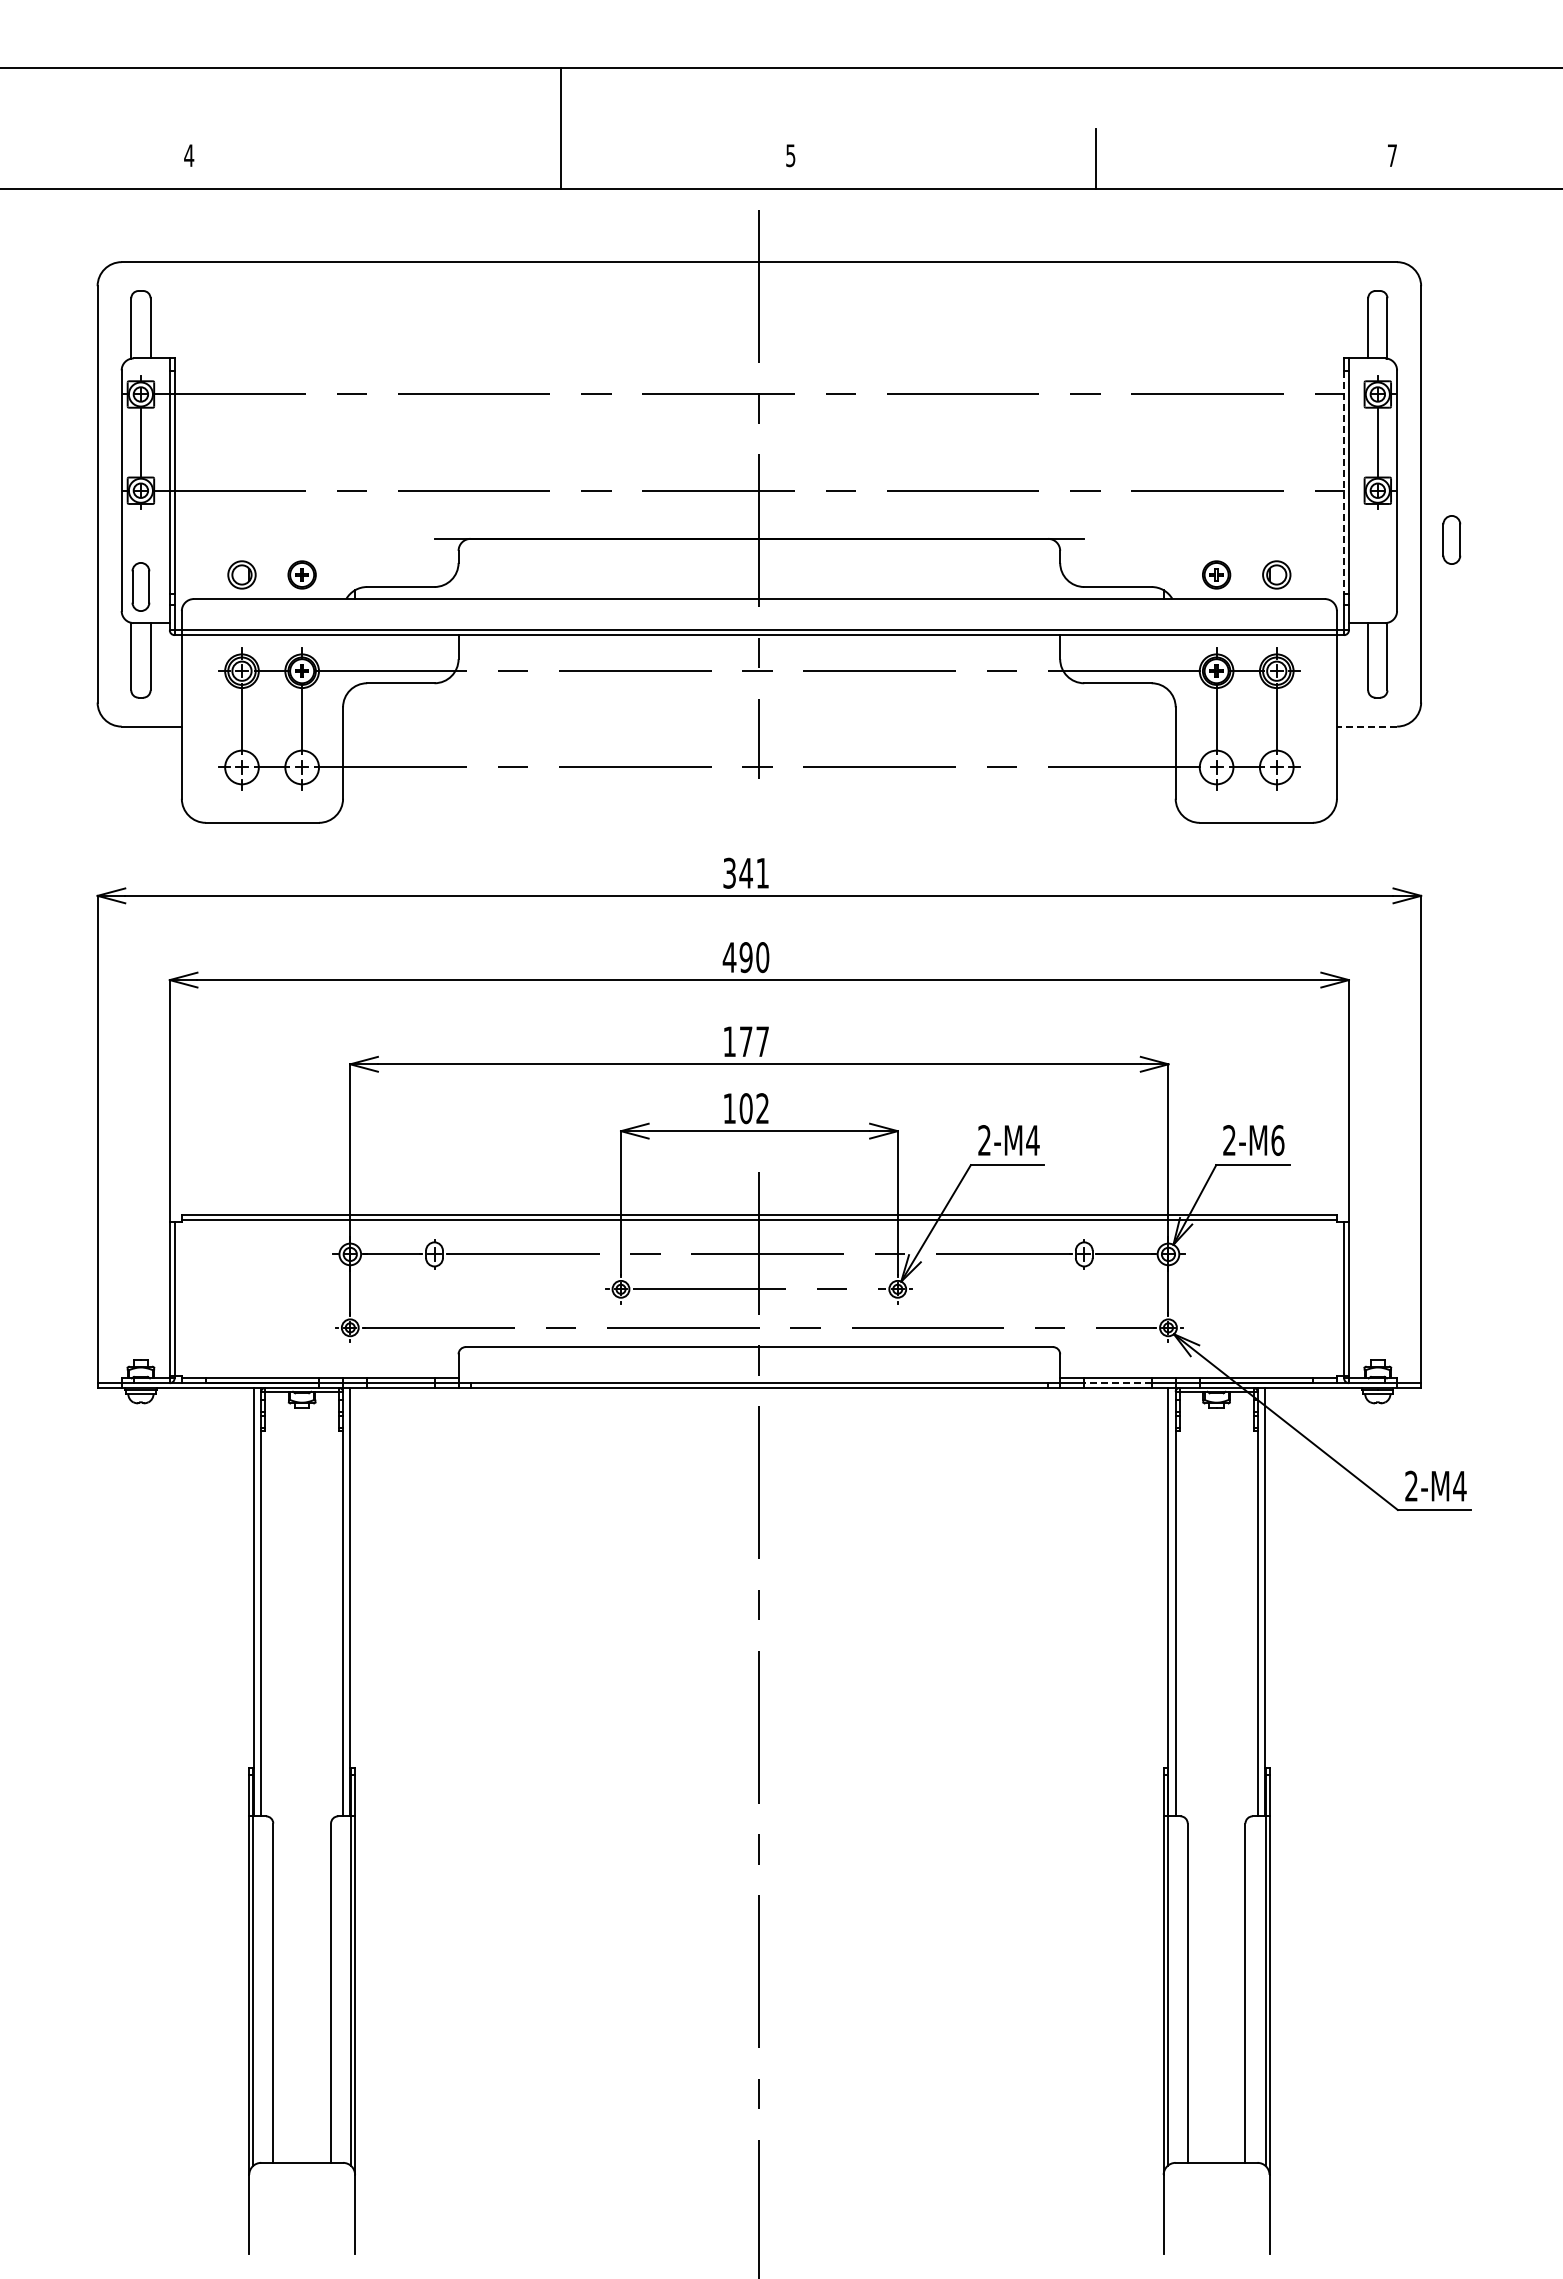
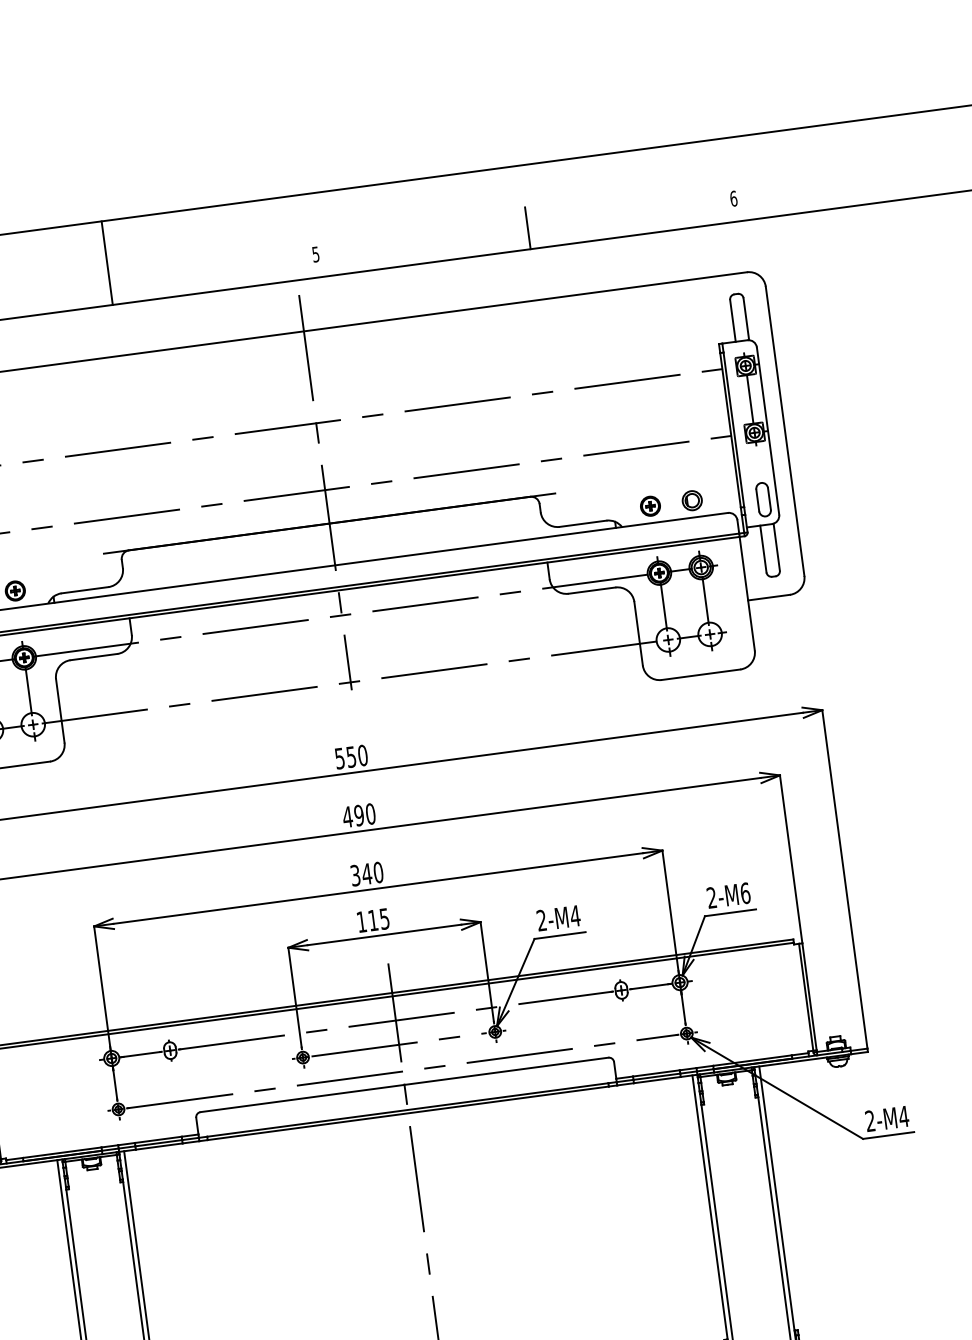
line: (560, 128) -> (106, 263), moved
text: (1392, 155) -> (733, 198), 7 -> 6
line: (1344, 483) -> (730, 430), dashed -> solid
part: (1451, 539) -> (763, 499), moved
line: (1366, 726) -> (768, 597), dashed -> solid
text: (746, 872) -> (351, 756), 341 -> 550
text: (746, 1041) -> (367, 873), 177 -> 340
text: (753, 1108) -> (378, 919), 102 -> 115
line: (1117, 1383) -> (656, 1077), dashed -> solid

